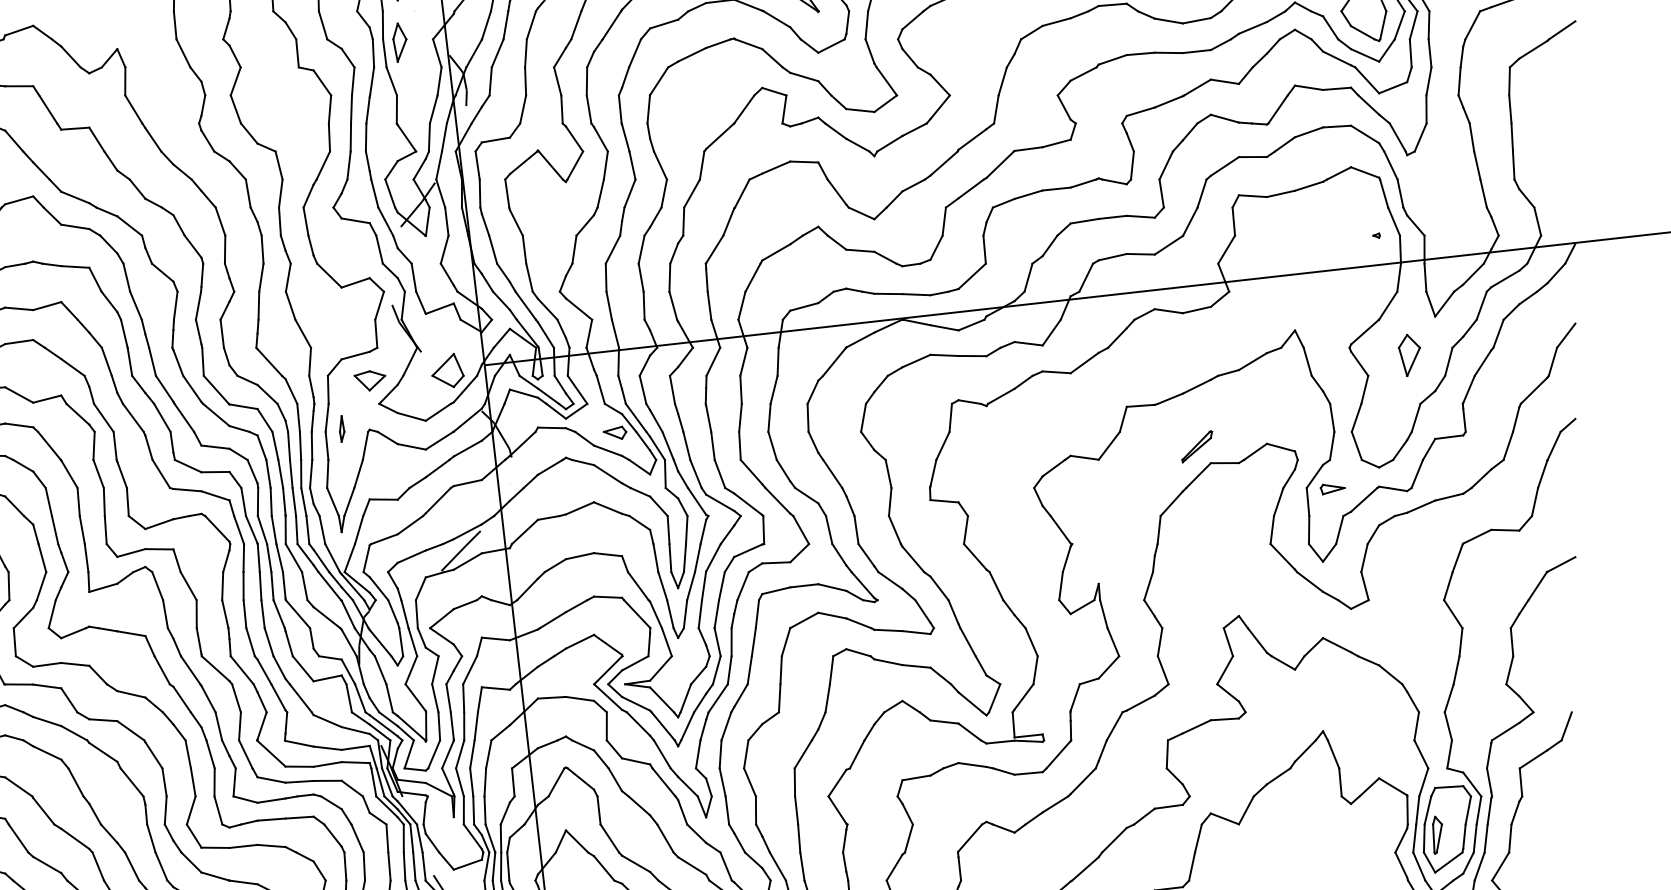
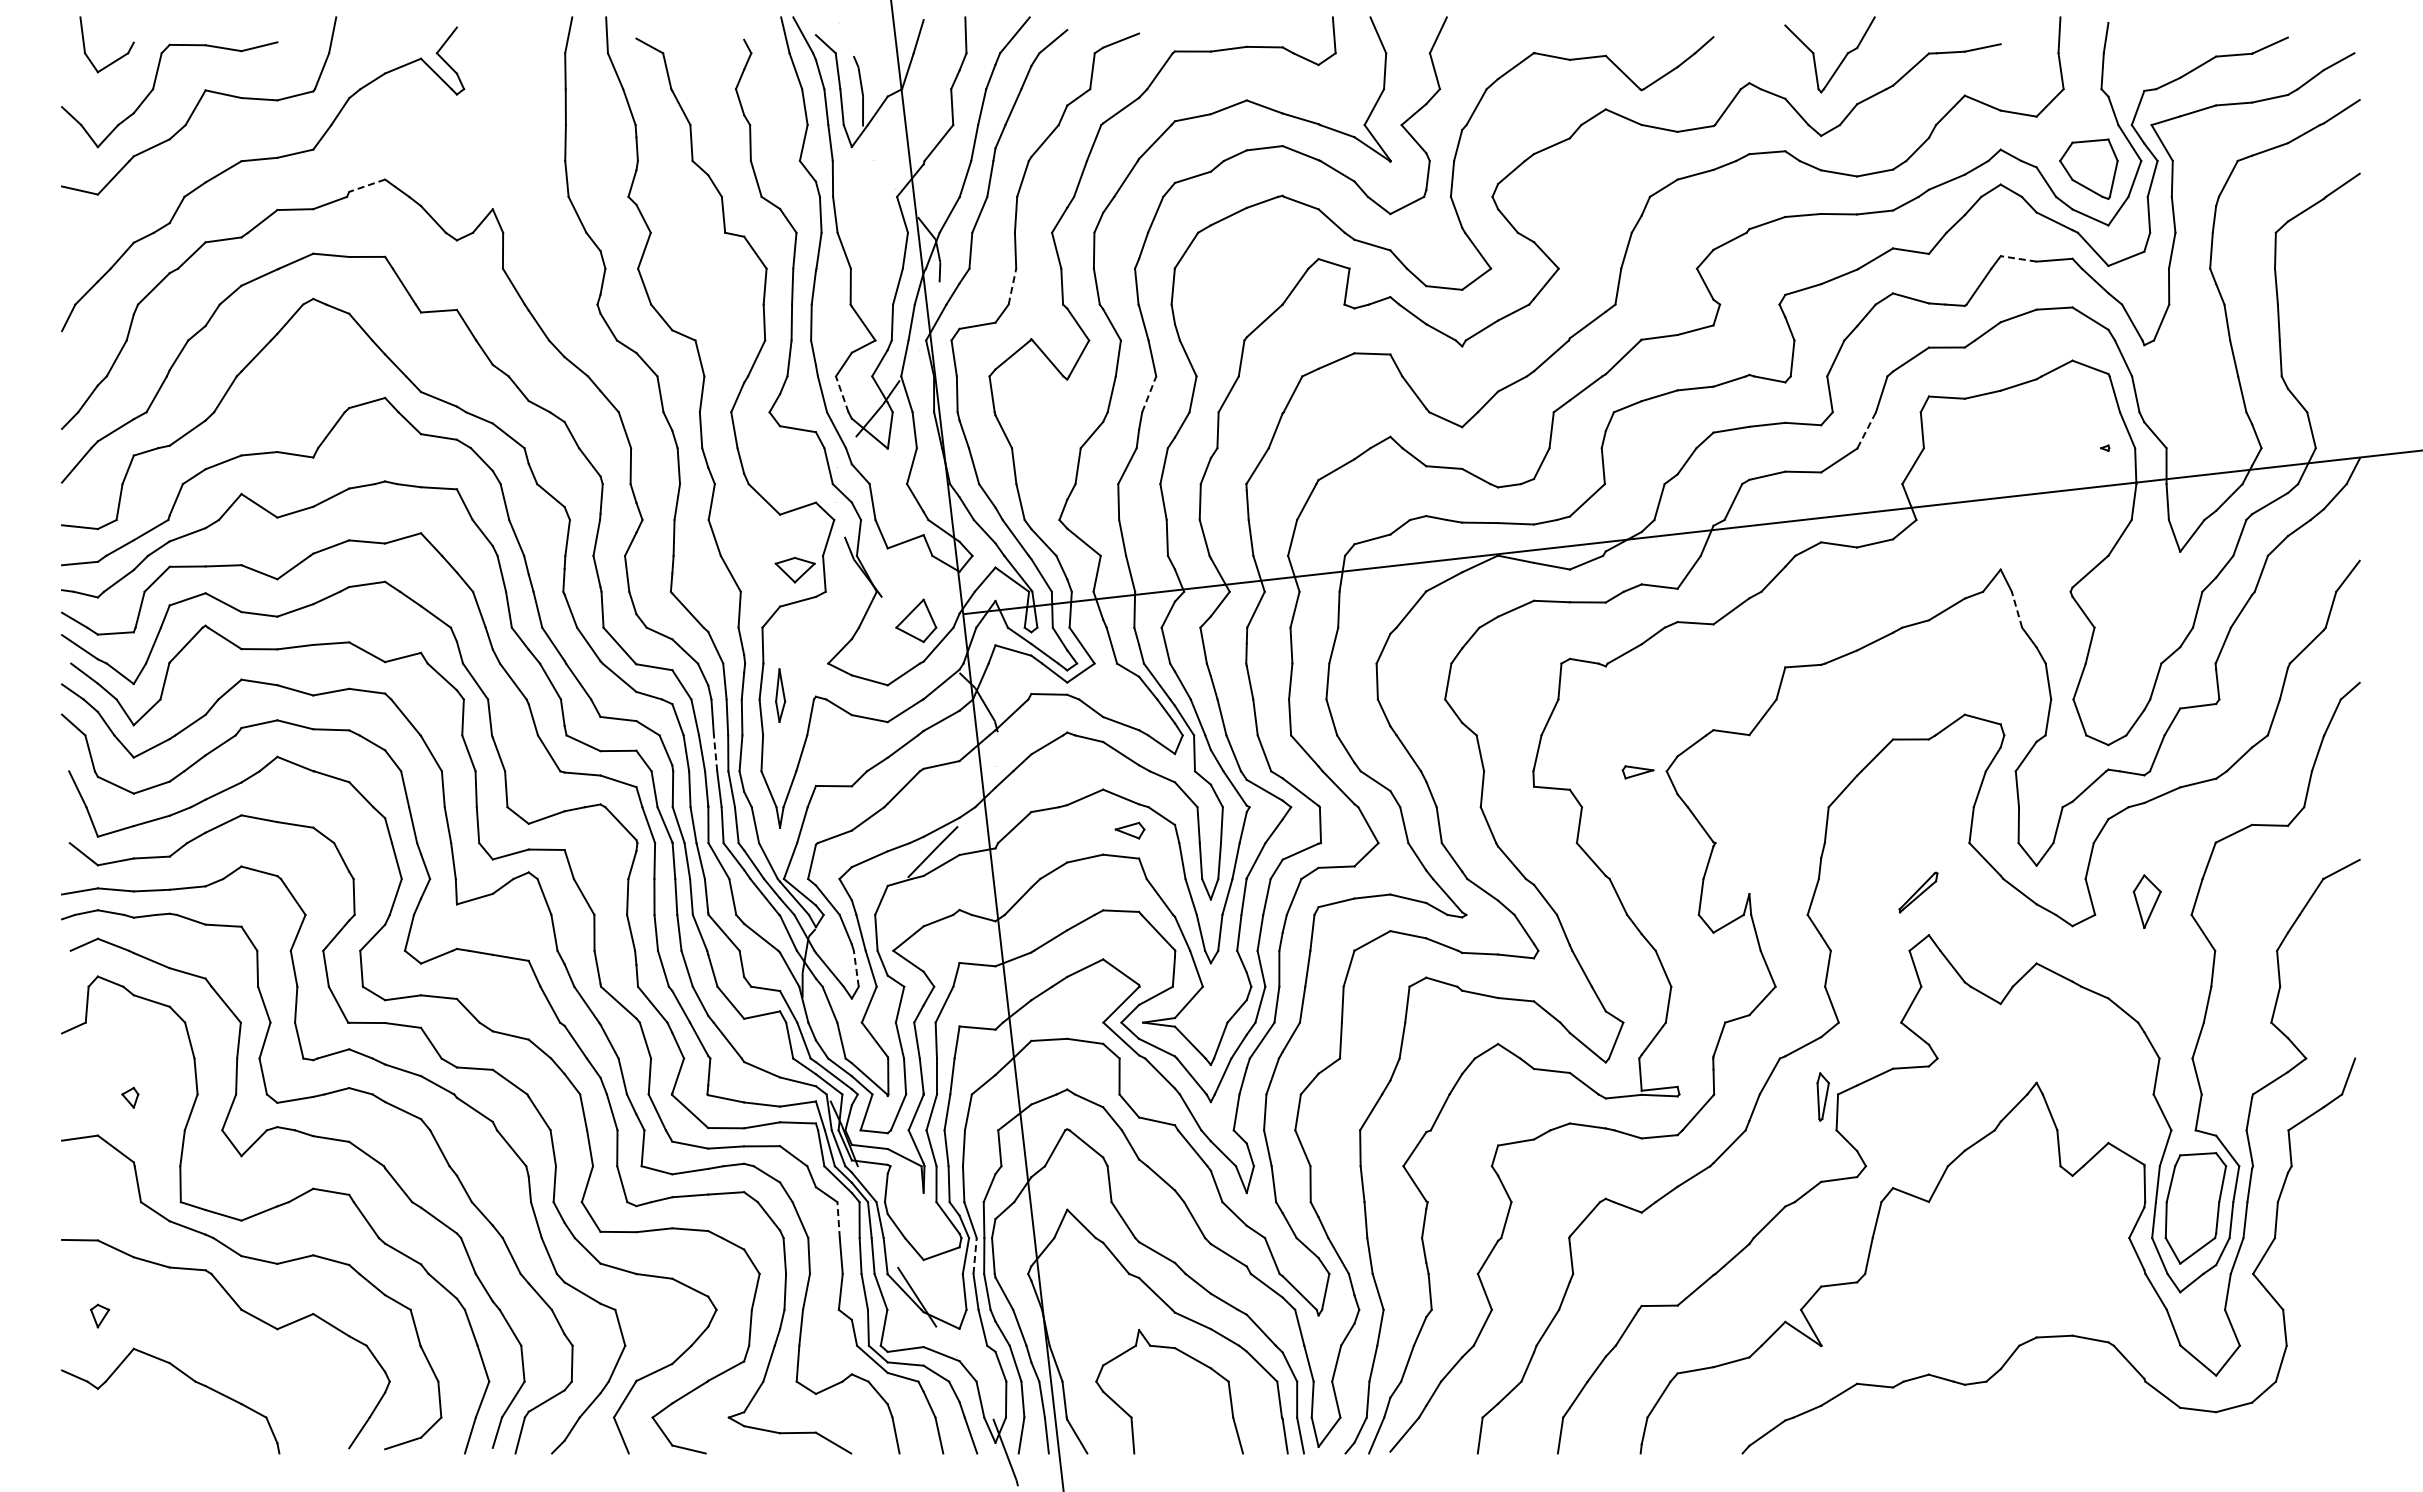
line: (19, 30) -> (367, 185), solid -> dashed
part: (399, 42) -> (854, 200), removed
line: (1308, 87) -> (2018, 258), solid -> dashed
line: (523, 109) -> (1012, 286), solid -> dashed
line: (390, 192) -> (842, 393), solid -> dashed
line: (630, 192) -> (1149, 393), solid -> dashed
line: (1190, 221) -> (1866, 429), solid -> dashed
part: (1408, 355) -> (2146, 901), moved
line: (1308, 361) -> (2017, 609), solid -> dashed
part: (369, 381) -> (794, 570), moved
part: (342, 428) -> (780, 695), size x1.6
part: (614, 432) -> (1129, 830), moved
part: (1197, 446) -> (1918, 892), moved
line: (291, 473) -> (715, 752), solid -> dashed
part: (1332, 489) -> (1637, 772), moved
line: (401, 642) -> (856, 968), solid -> dashed
part: (1436, 834) -> (1822, 1096), moved
line: (387, 838) -> (838, 1220), solid -> dashed
line: (494, 866) -> (975, 1255), solid -> dashed

